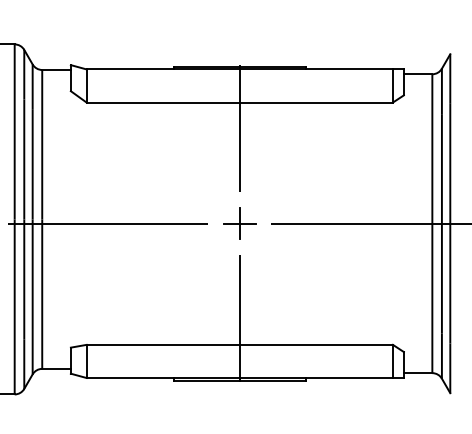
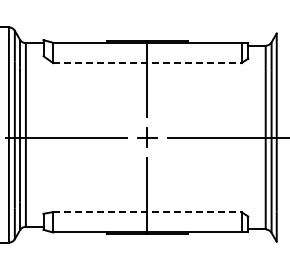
line: (240, 103) -> (147, 63), solid -> dashed
line: (240, 345) -> (147, 212), solid -> dashed

